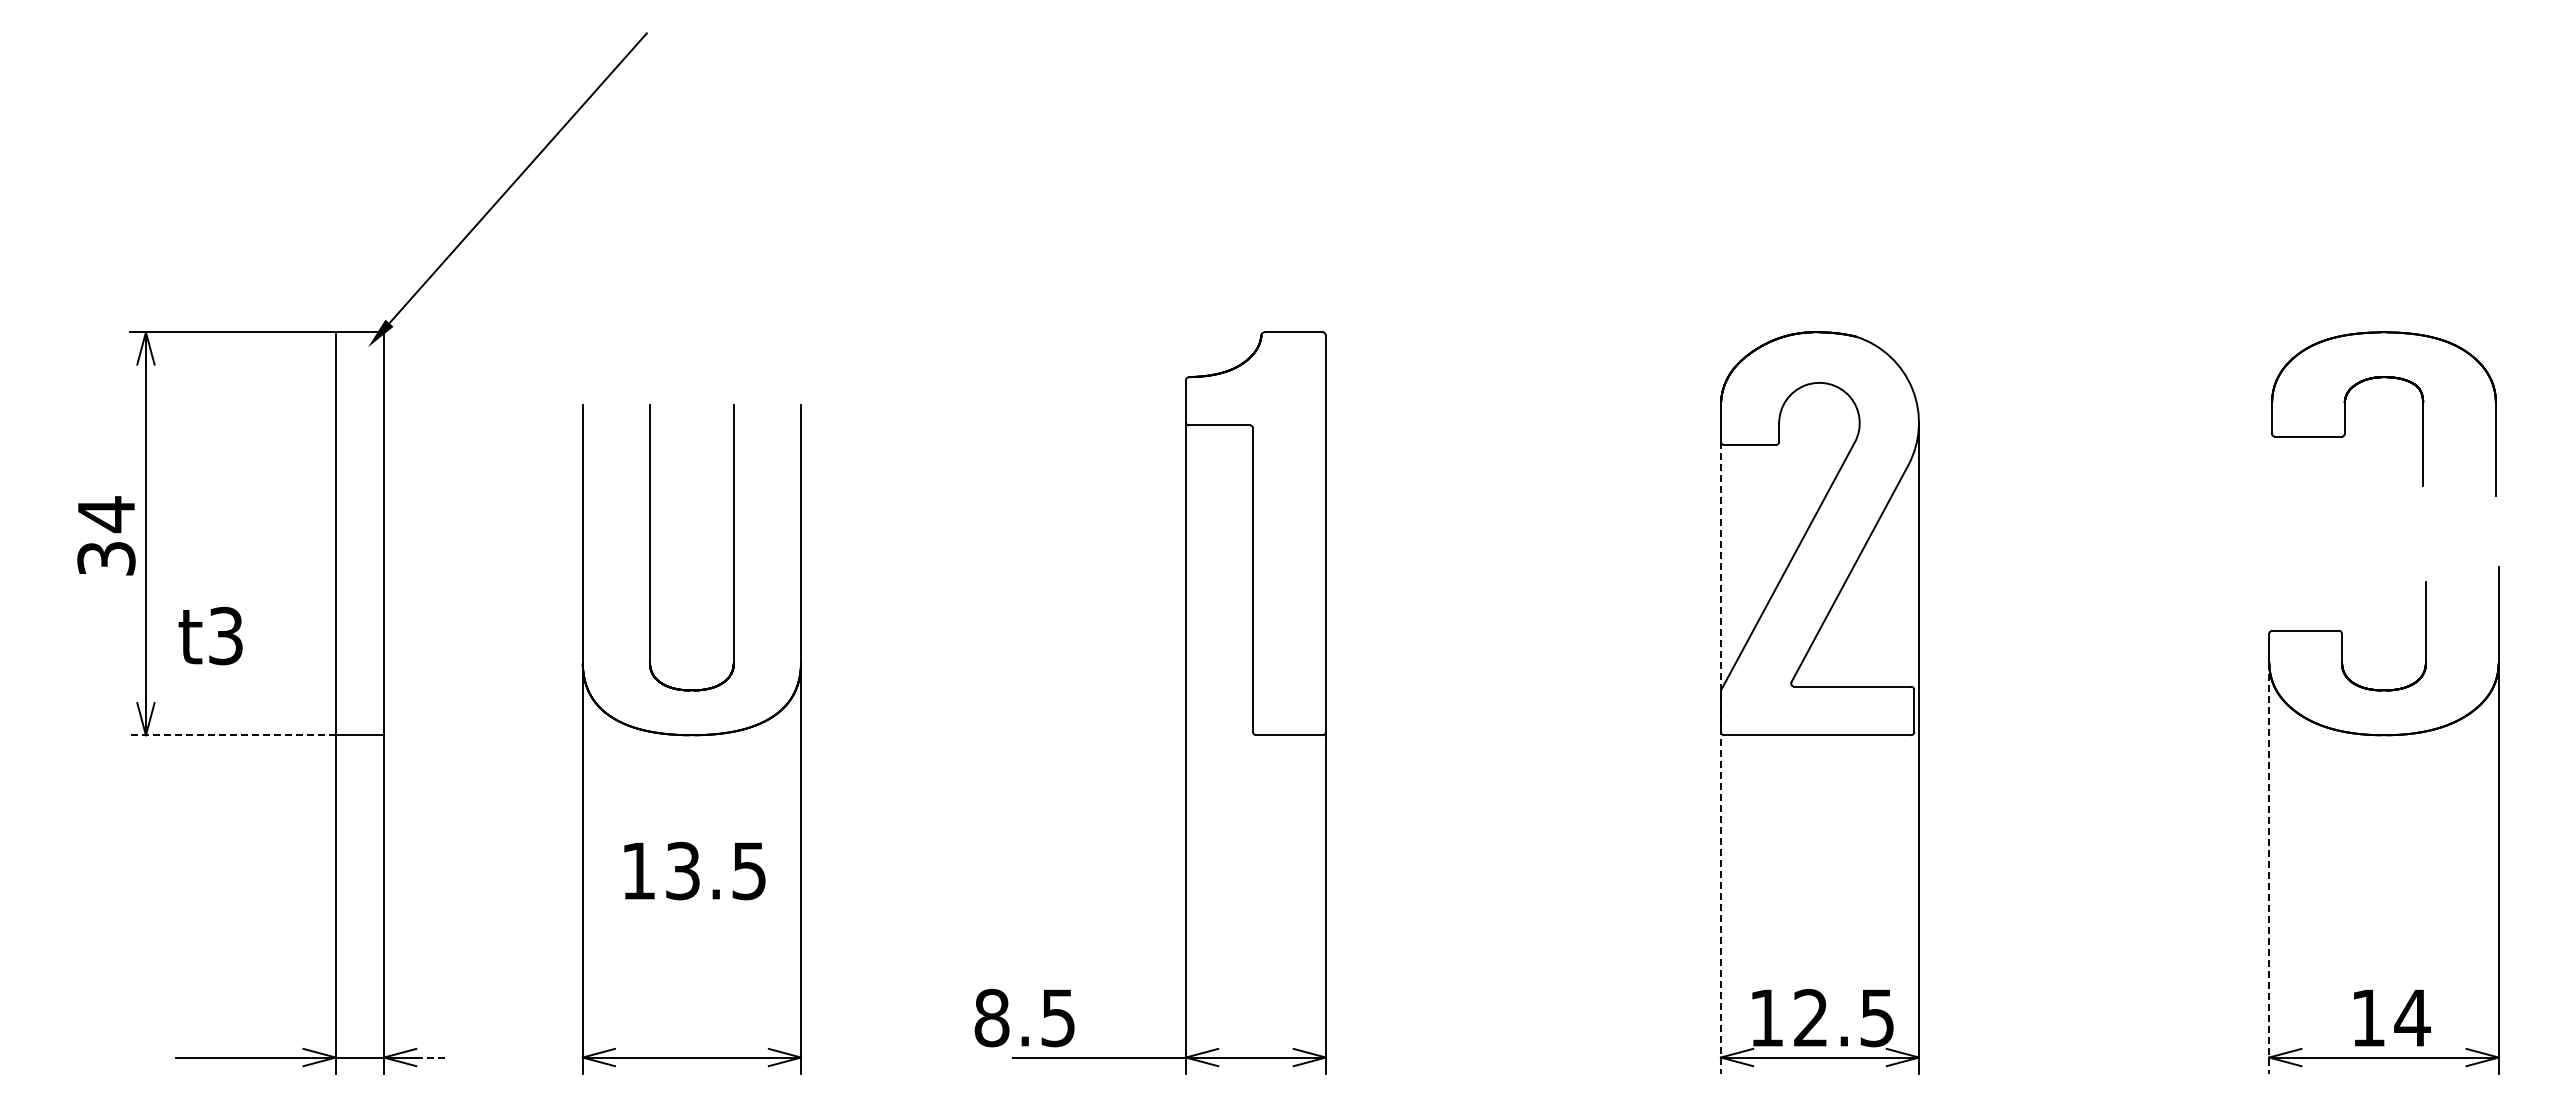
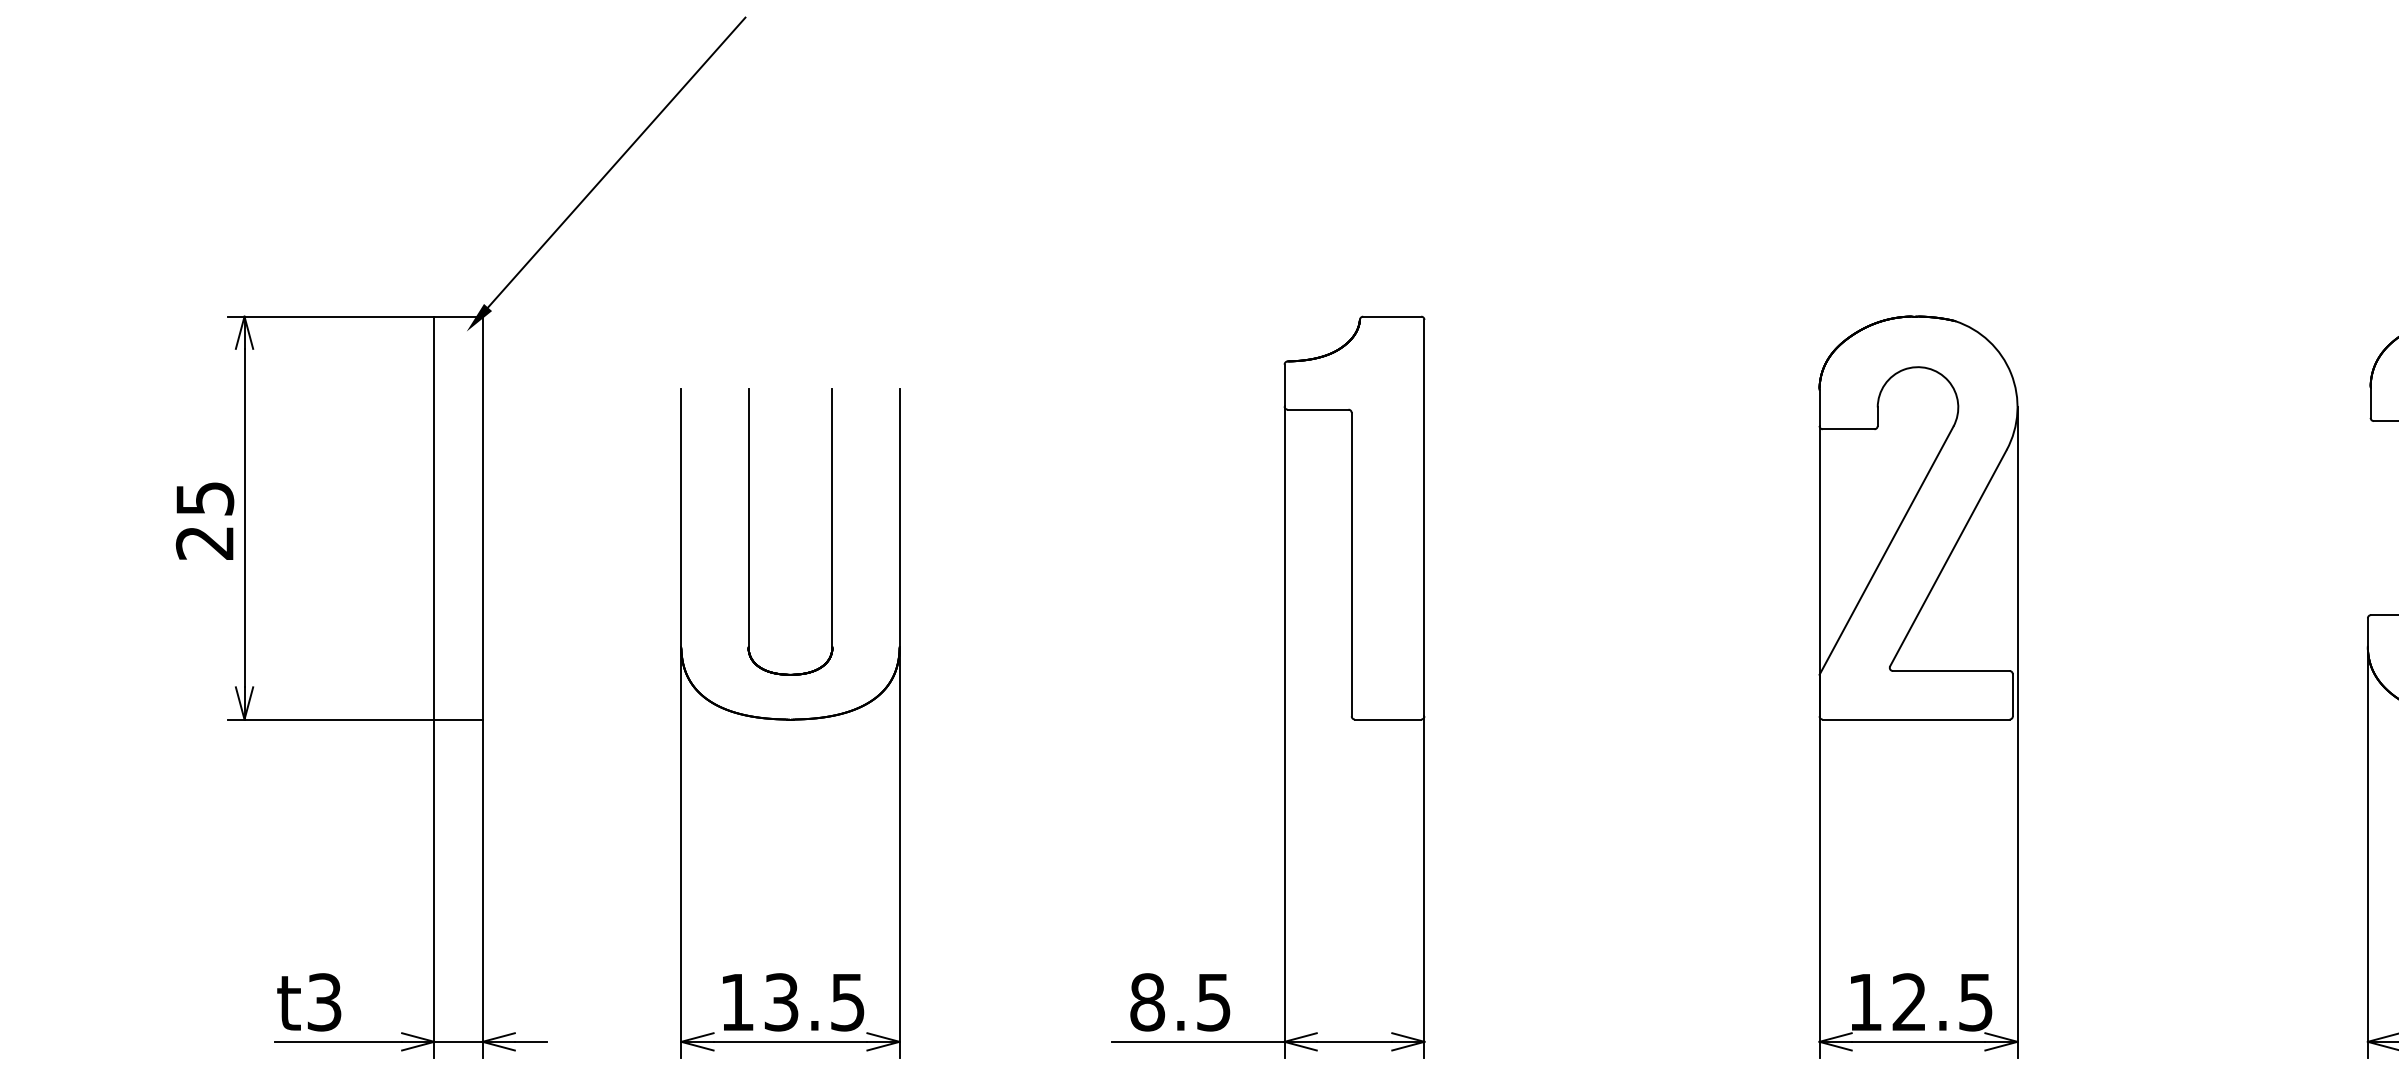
text: (106, 535) -> (205, 519), 34 -> 25
text: (210, 635) -> (309, 1001), moved
line: (232, 735) -> (331, 719), dashed -> solid
line: (1720, 757) -> (1819, 741), dashed -> solid
line: (2269, 868) -> (2368, 852), dashed -> solid
text: (694, 870) -> (793, 1001), moved
text: (1024, 1017) -> (1180, 1001), moved
line: (432, 1057) -> (531, 1041), dashed -> solid

